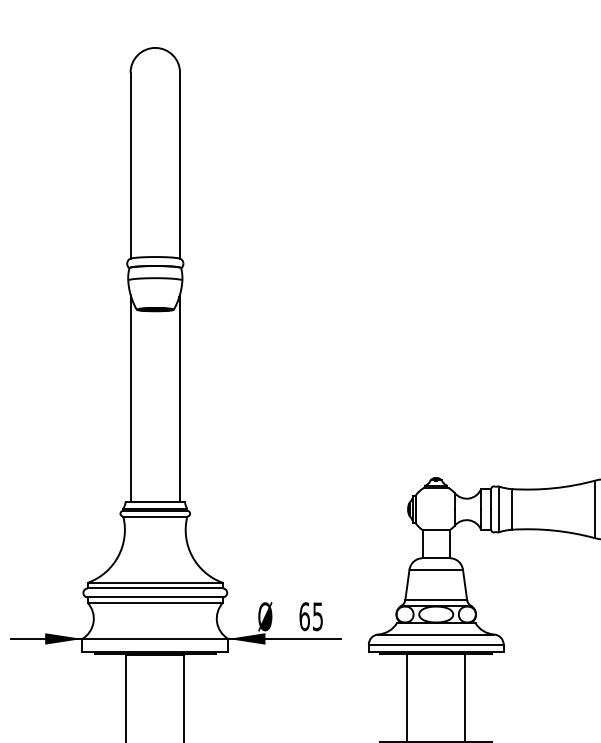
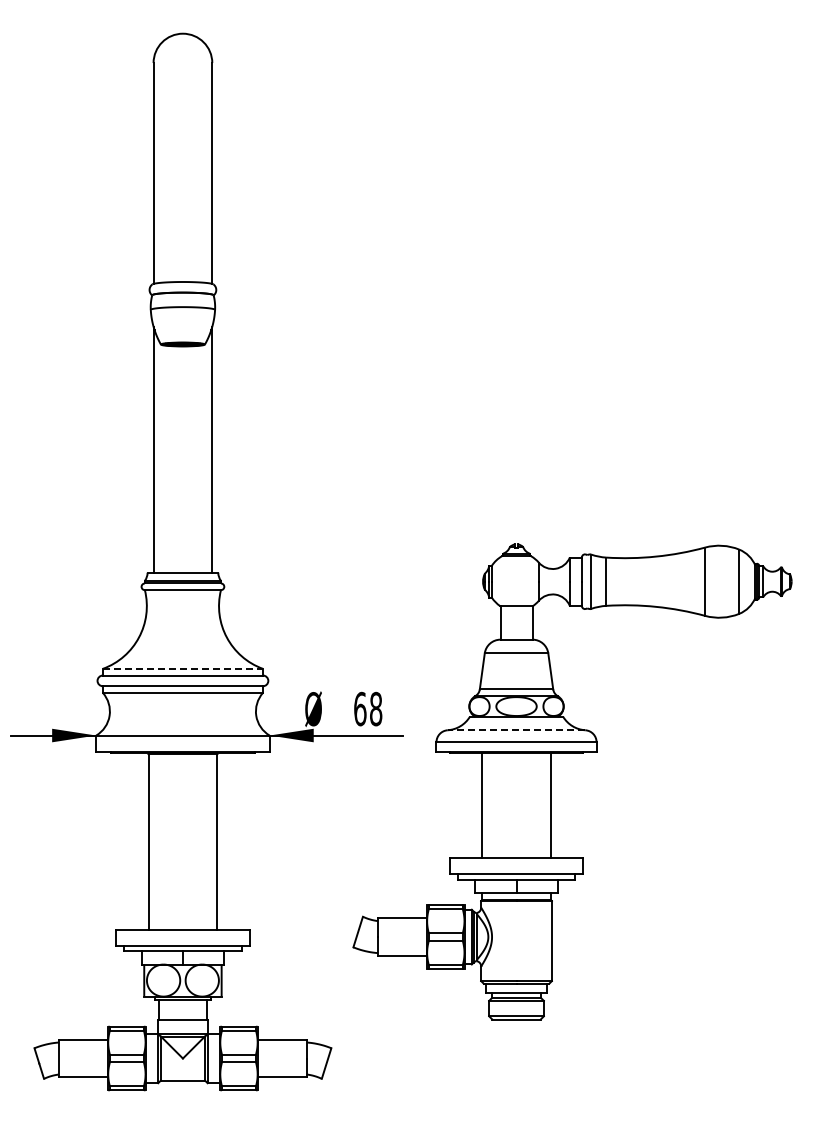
line: (155, 582) -> (183, 668), solid -> dashed
text: (318, 616) -> (376, 708), 65 -> 68
line: (436, 634) -> (516, 730), solid -> dashed

